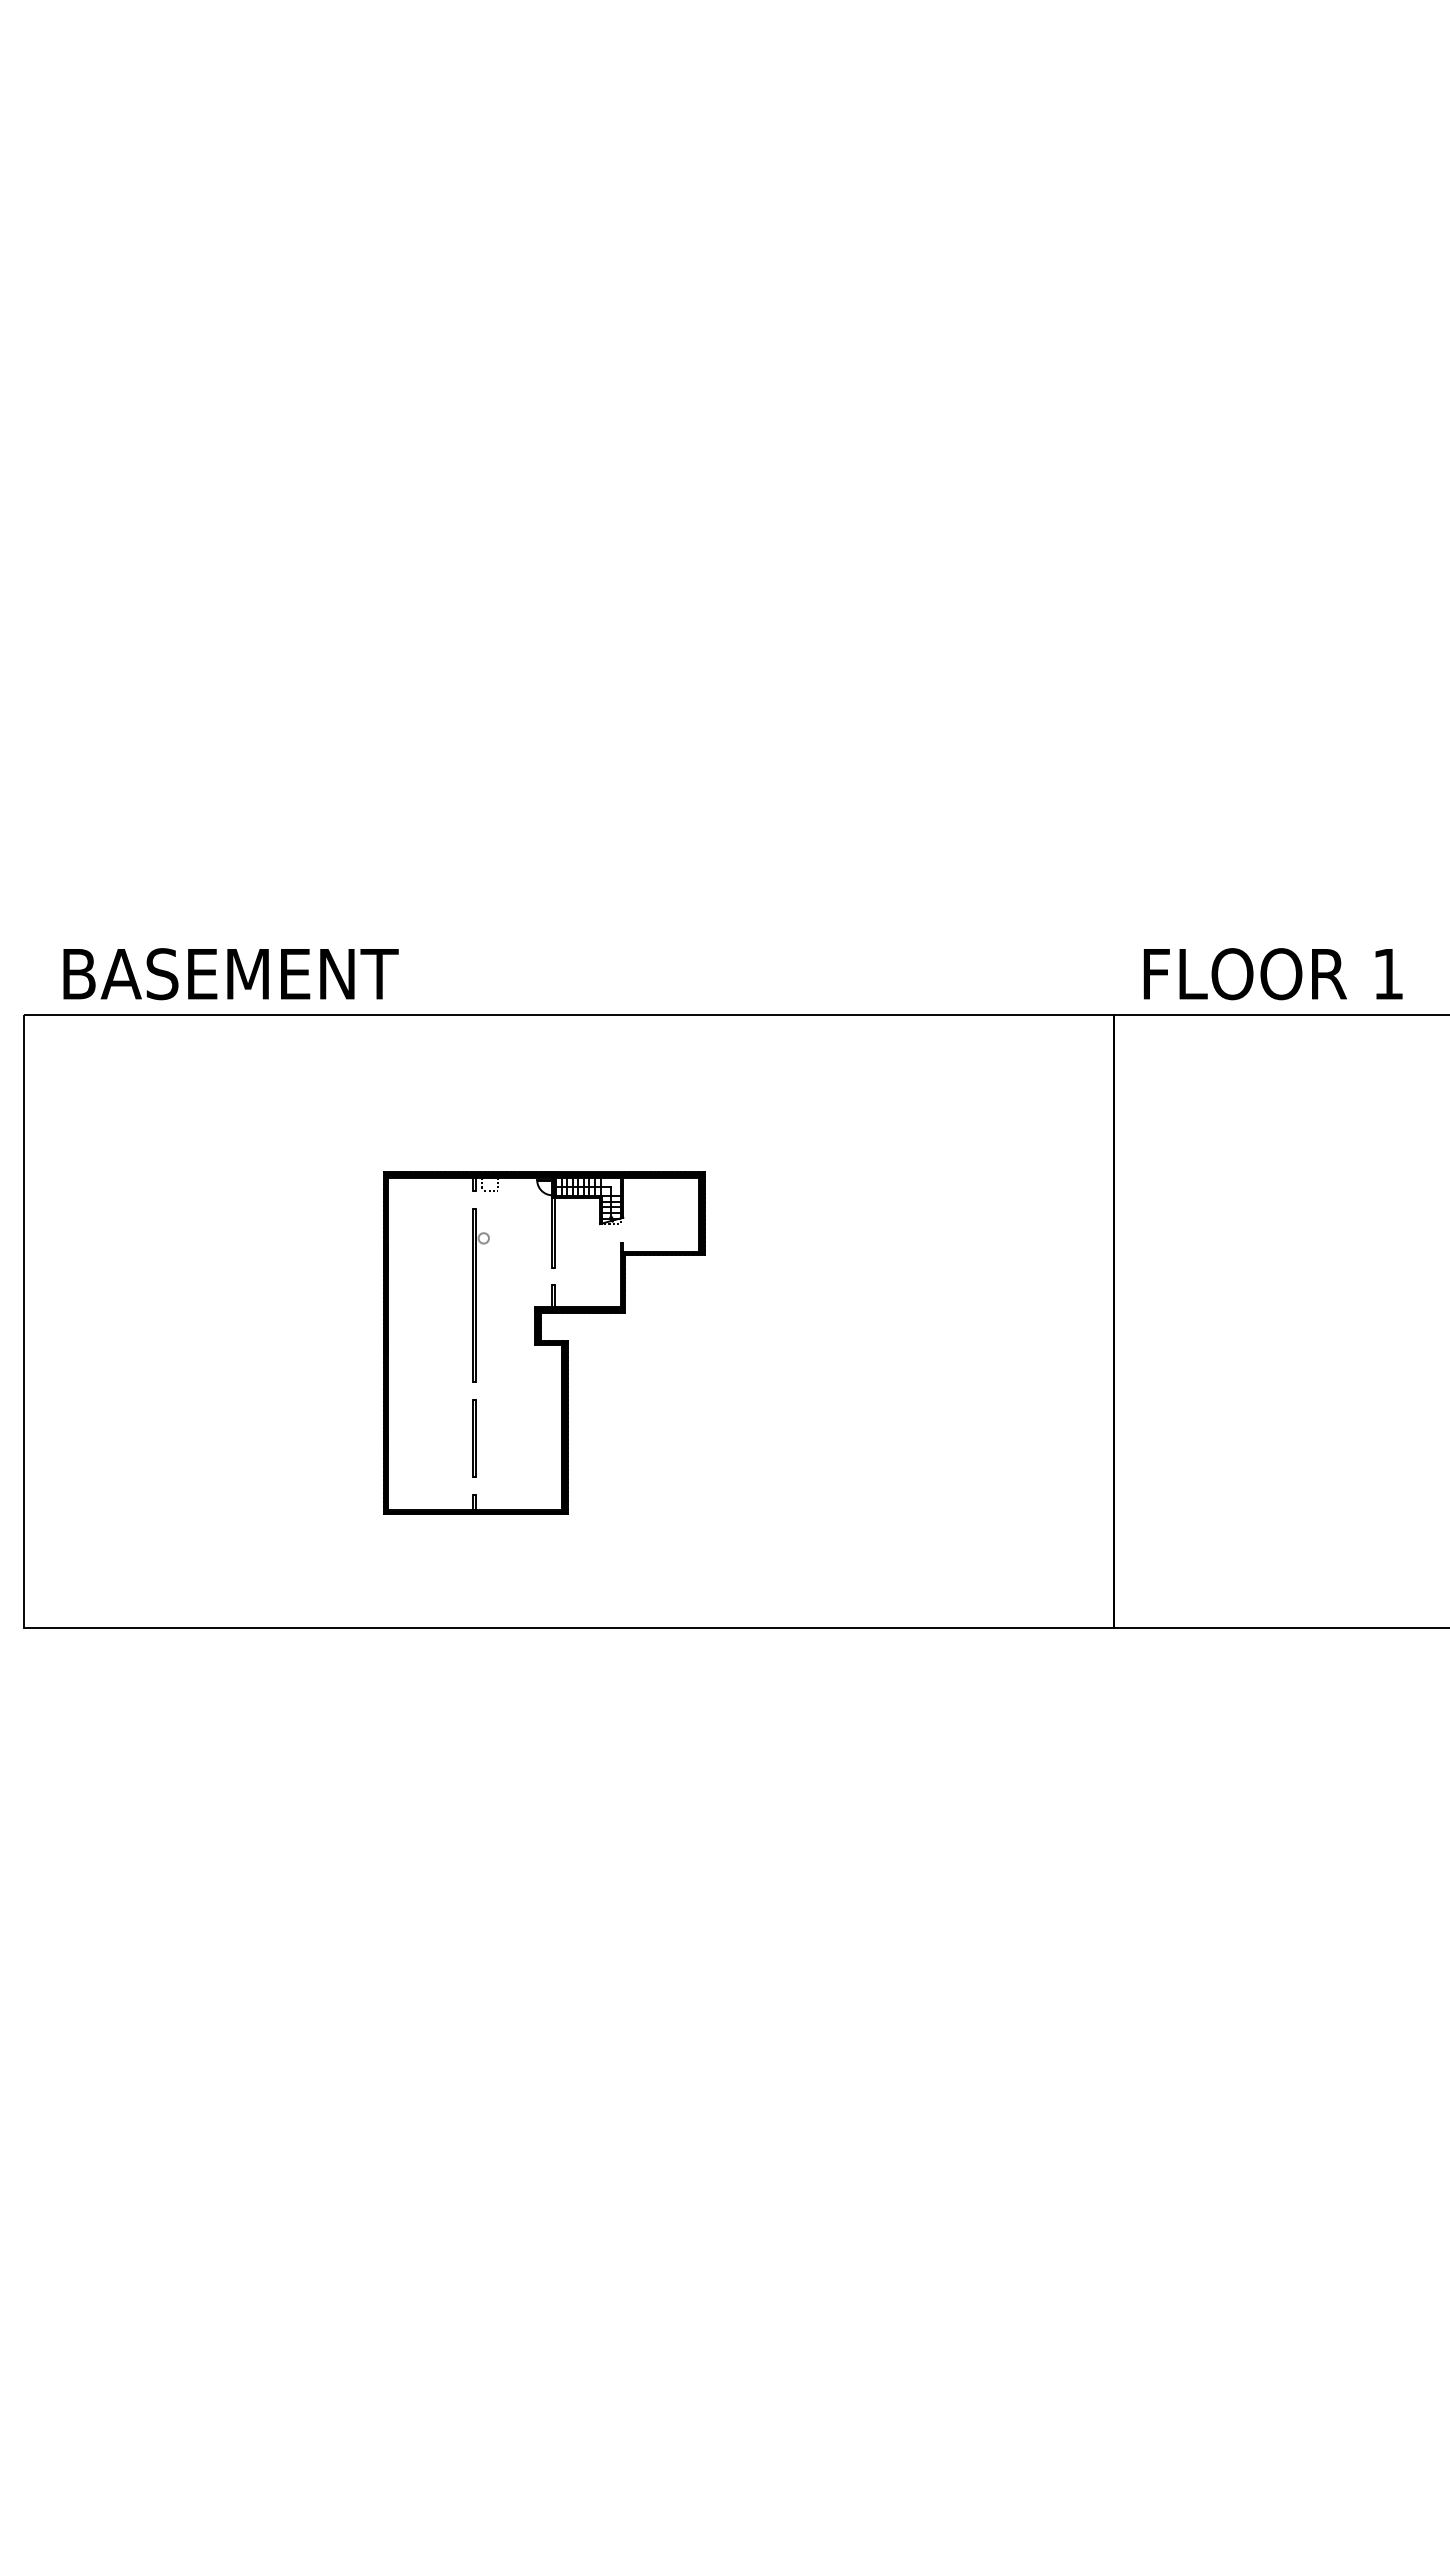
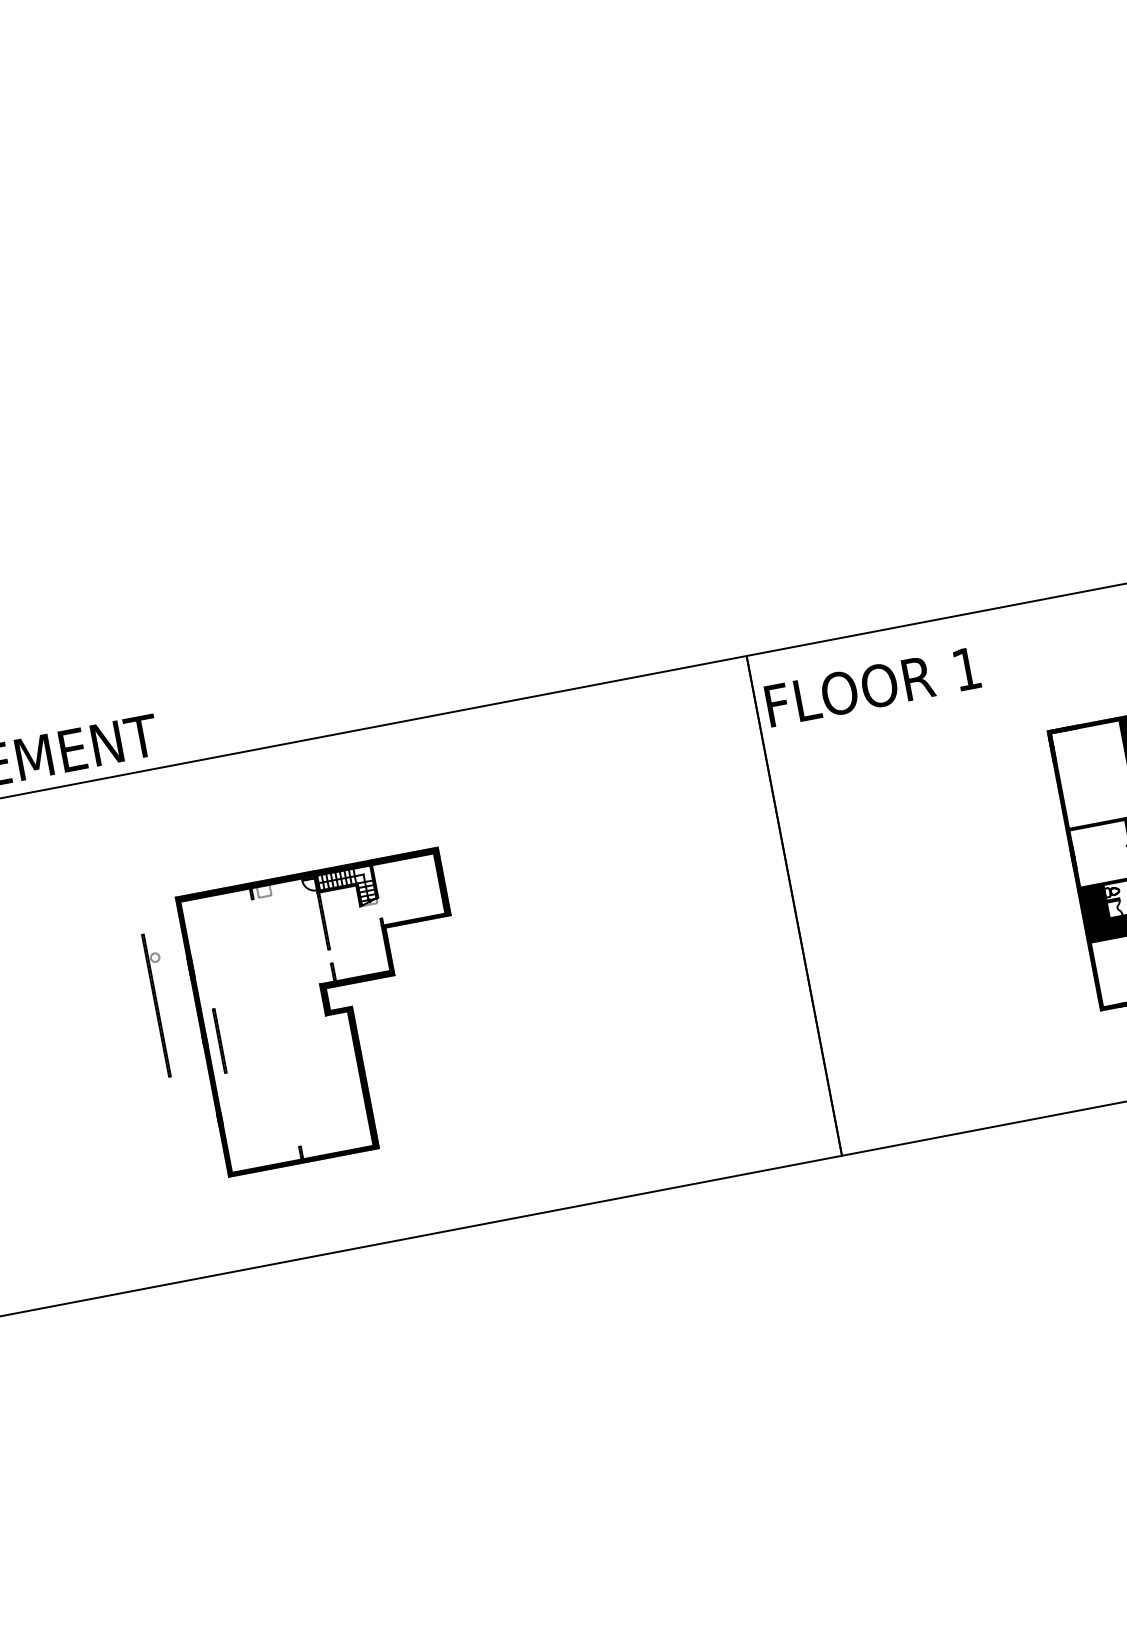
text: (1272, 974) -> (872, 687), moved
part: (480, 1295) -> (161, 1004), moved
line: (473, 1438) -> (218, 1041), moved

